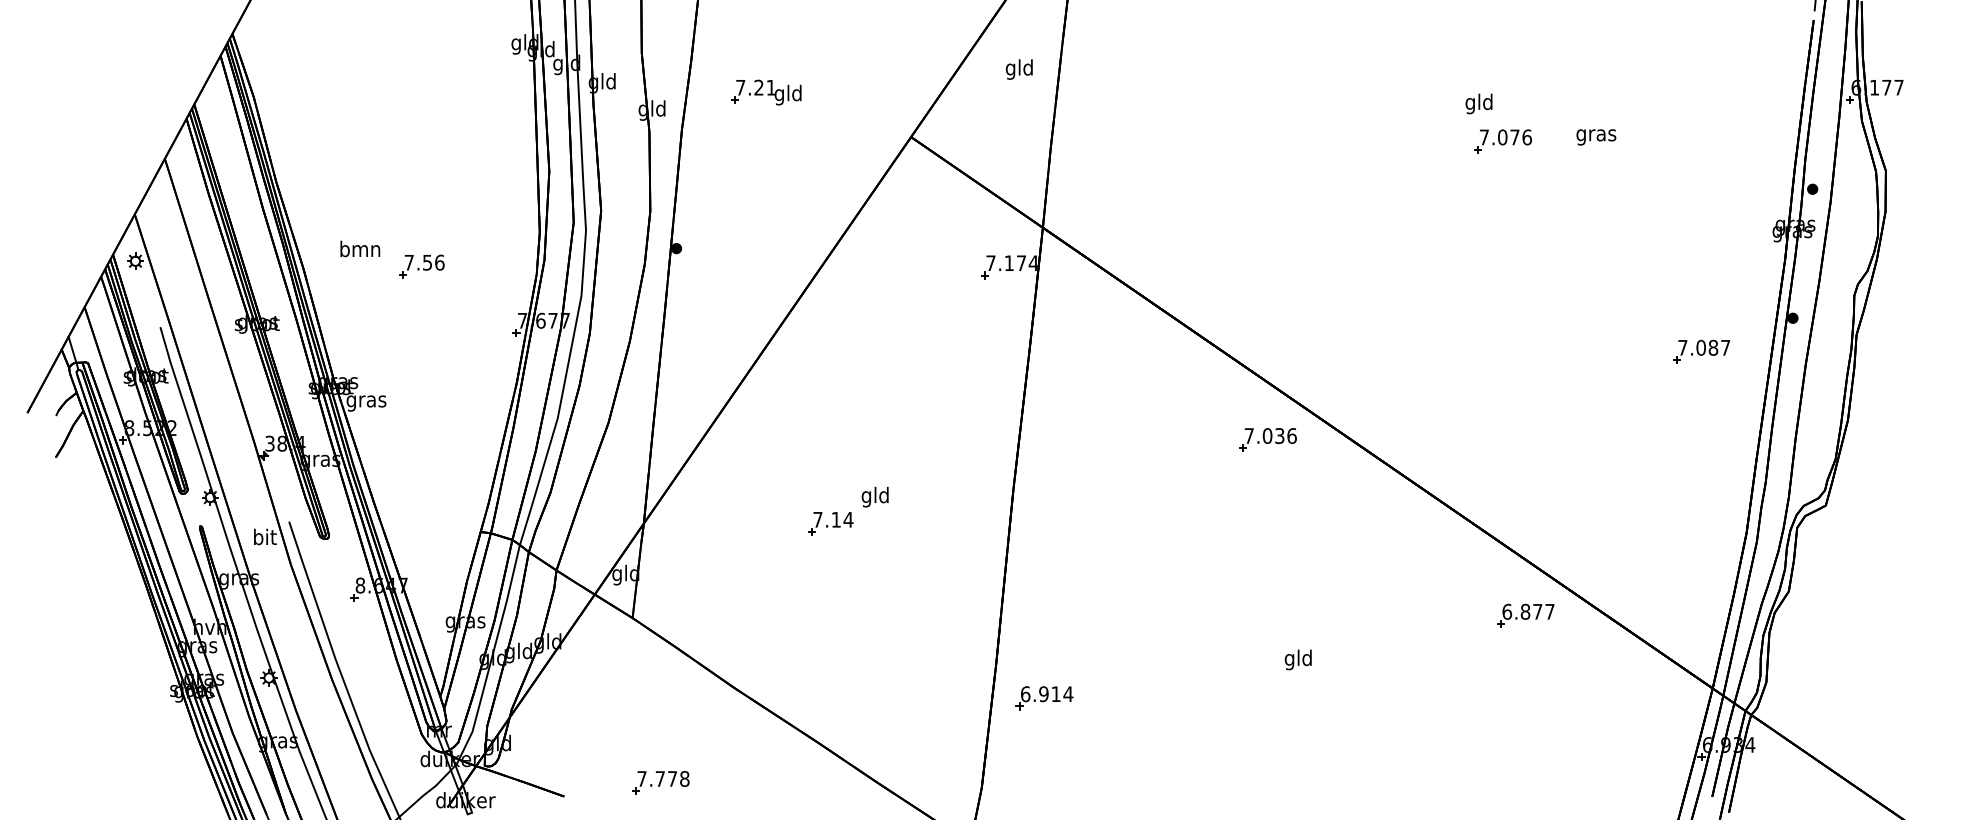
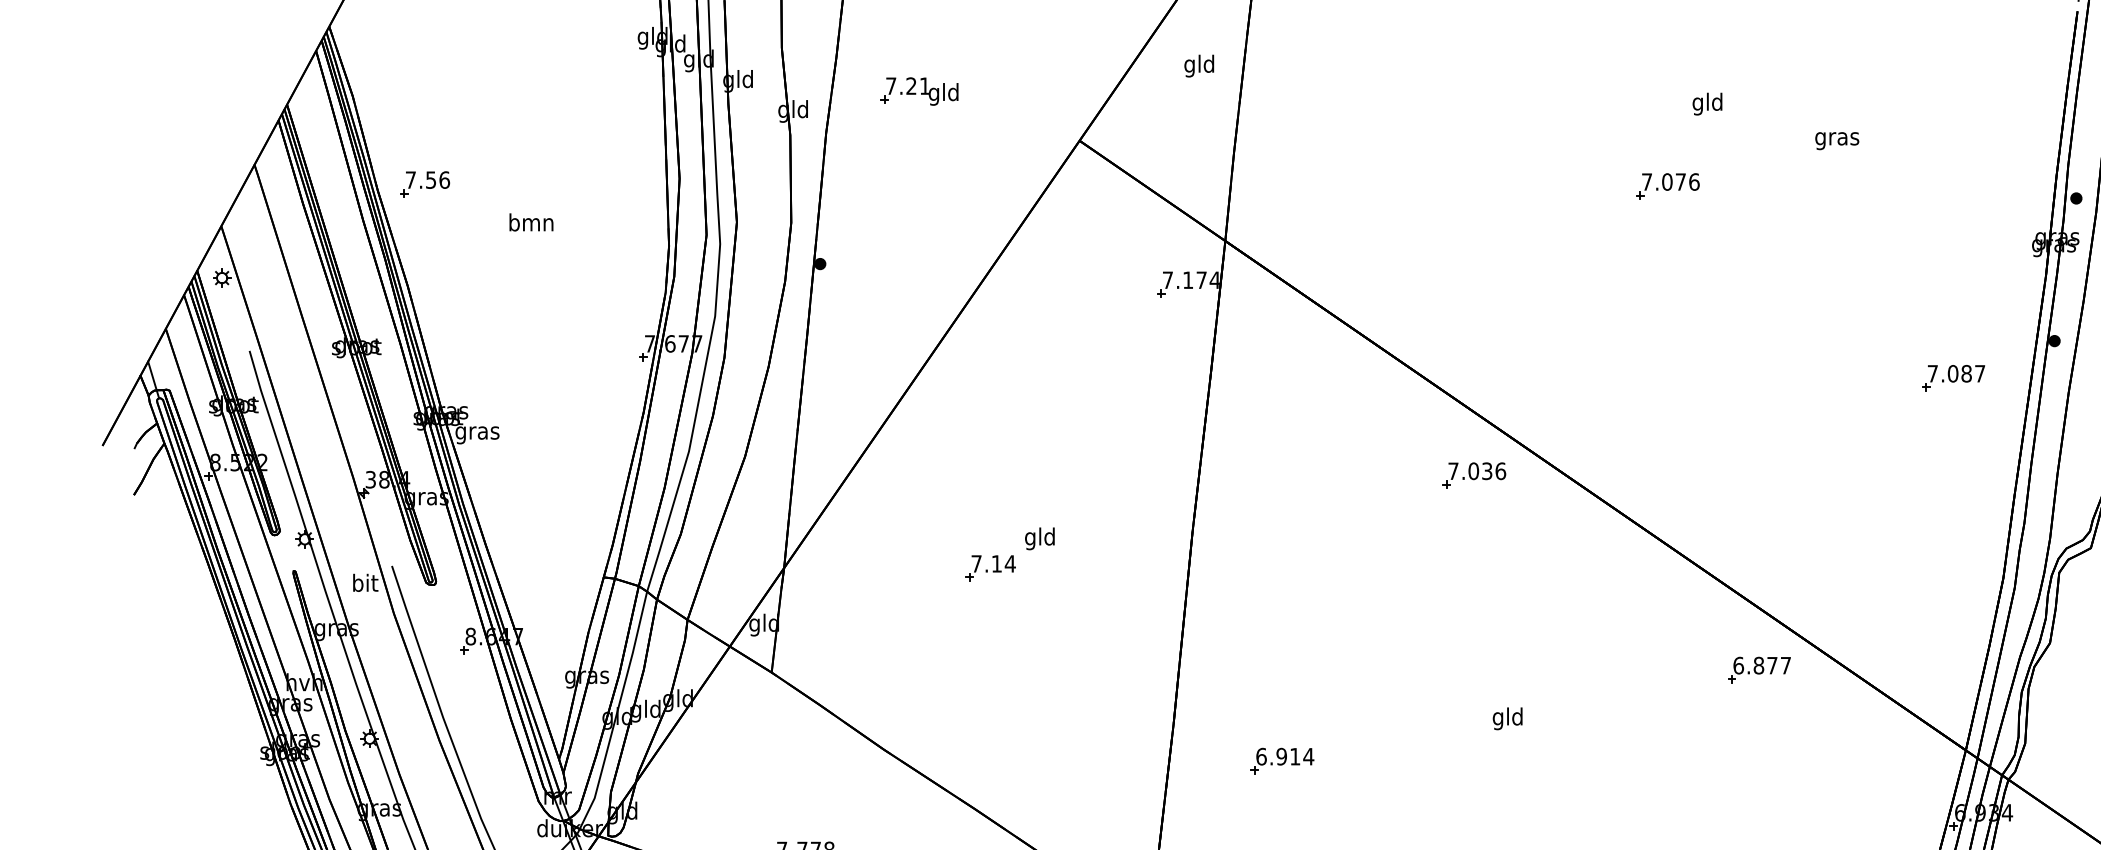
part: (1502, 141) -> (1667, 186), moved
text: (360, 248) -> (531, 221), moved
part: (421, 266) -> (424, 184), moved
part: (1044, 698) -> (1282, 761), moved

